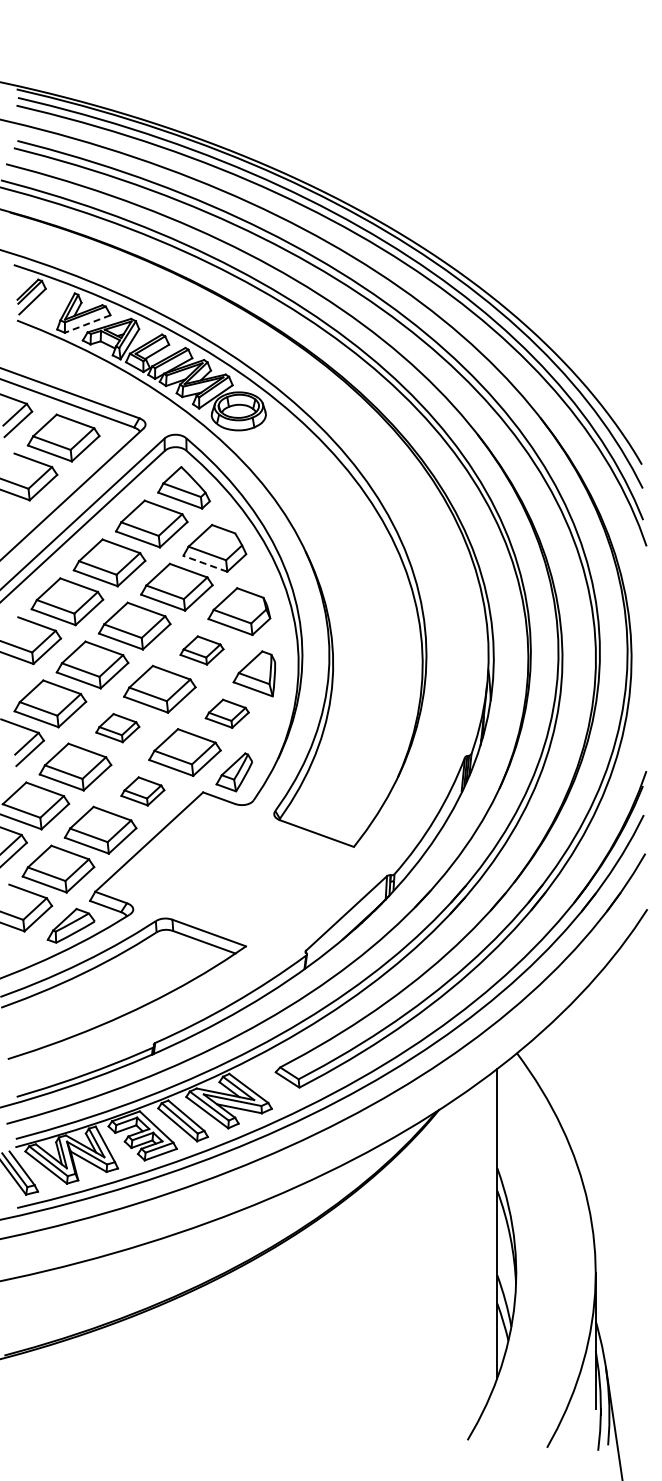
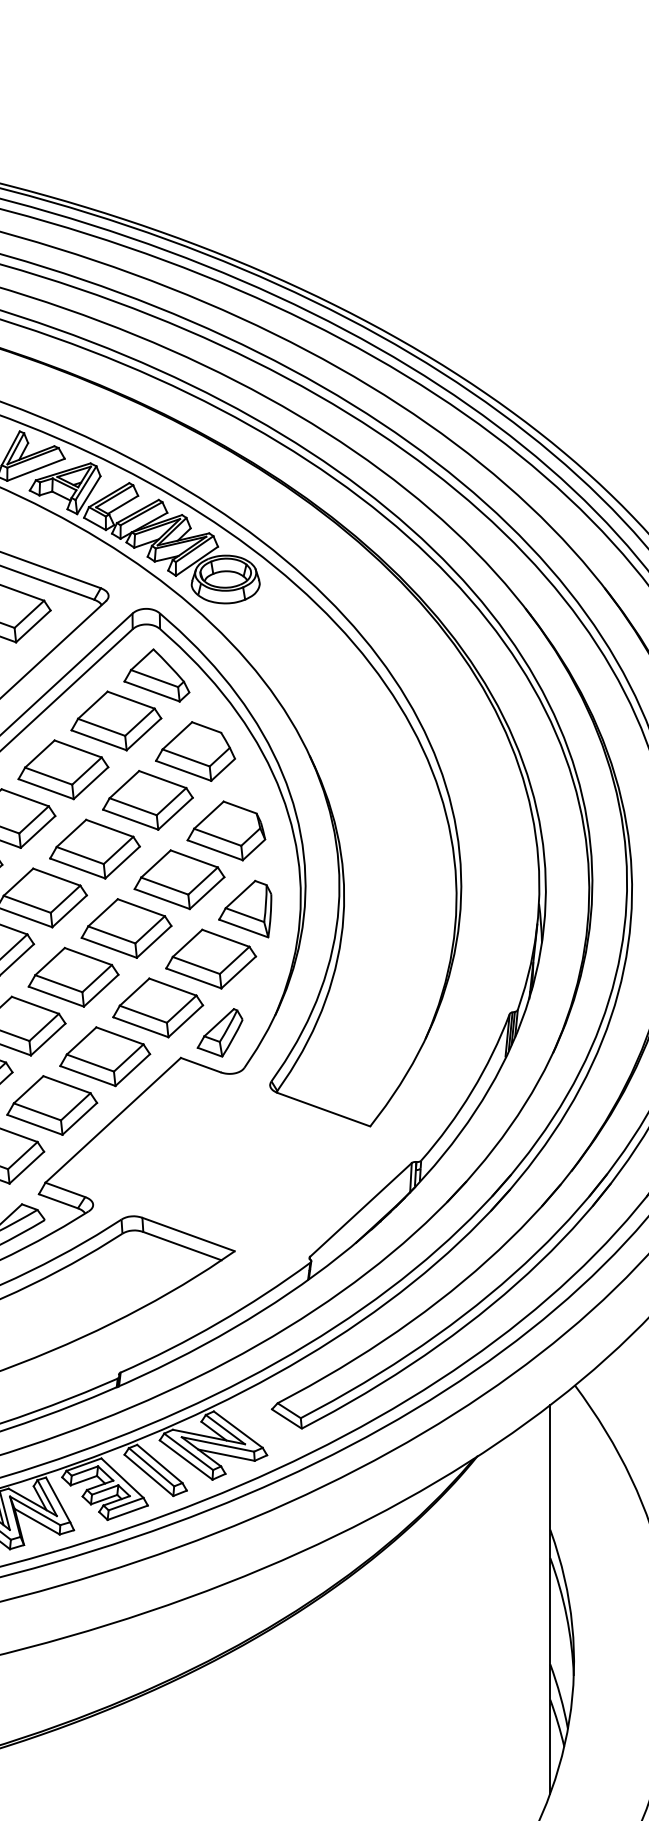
line: (87, 324) -> (35, 470), dashed -> solid
line: (204, 563) -> (182, 770), dashed -> solid
part: (201, 650) -> (178, 879), size x1.67
part: (227, 713) -> (211, 958), size x1.67
part: (117, 727) -> (73, 976), size x1.67
part: (142, 791) -> (104, 1056), size x1.67

